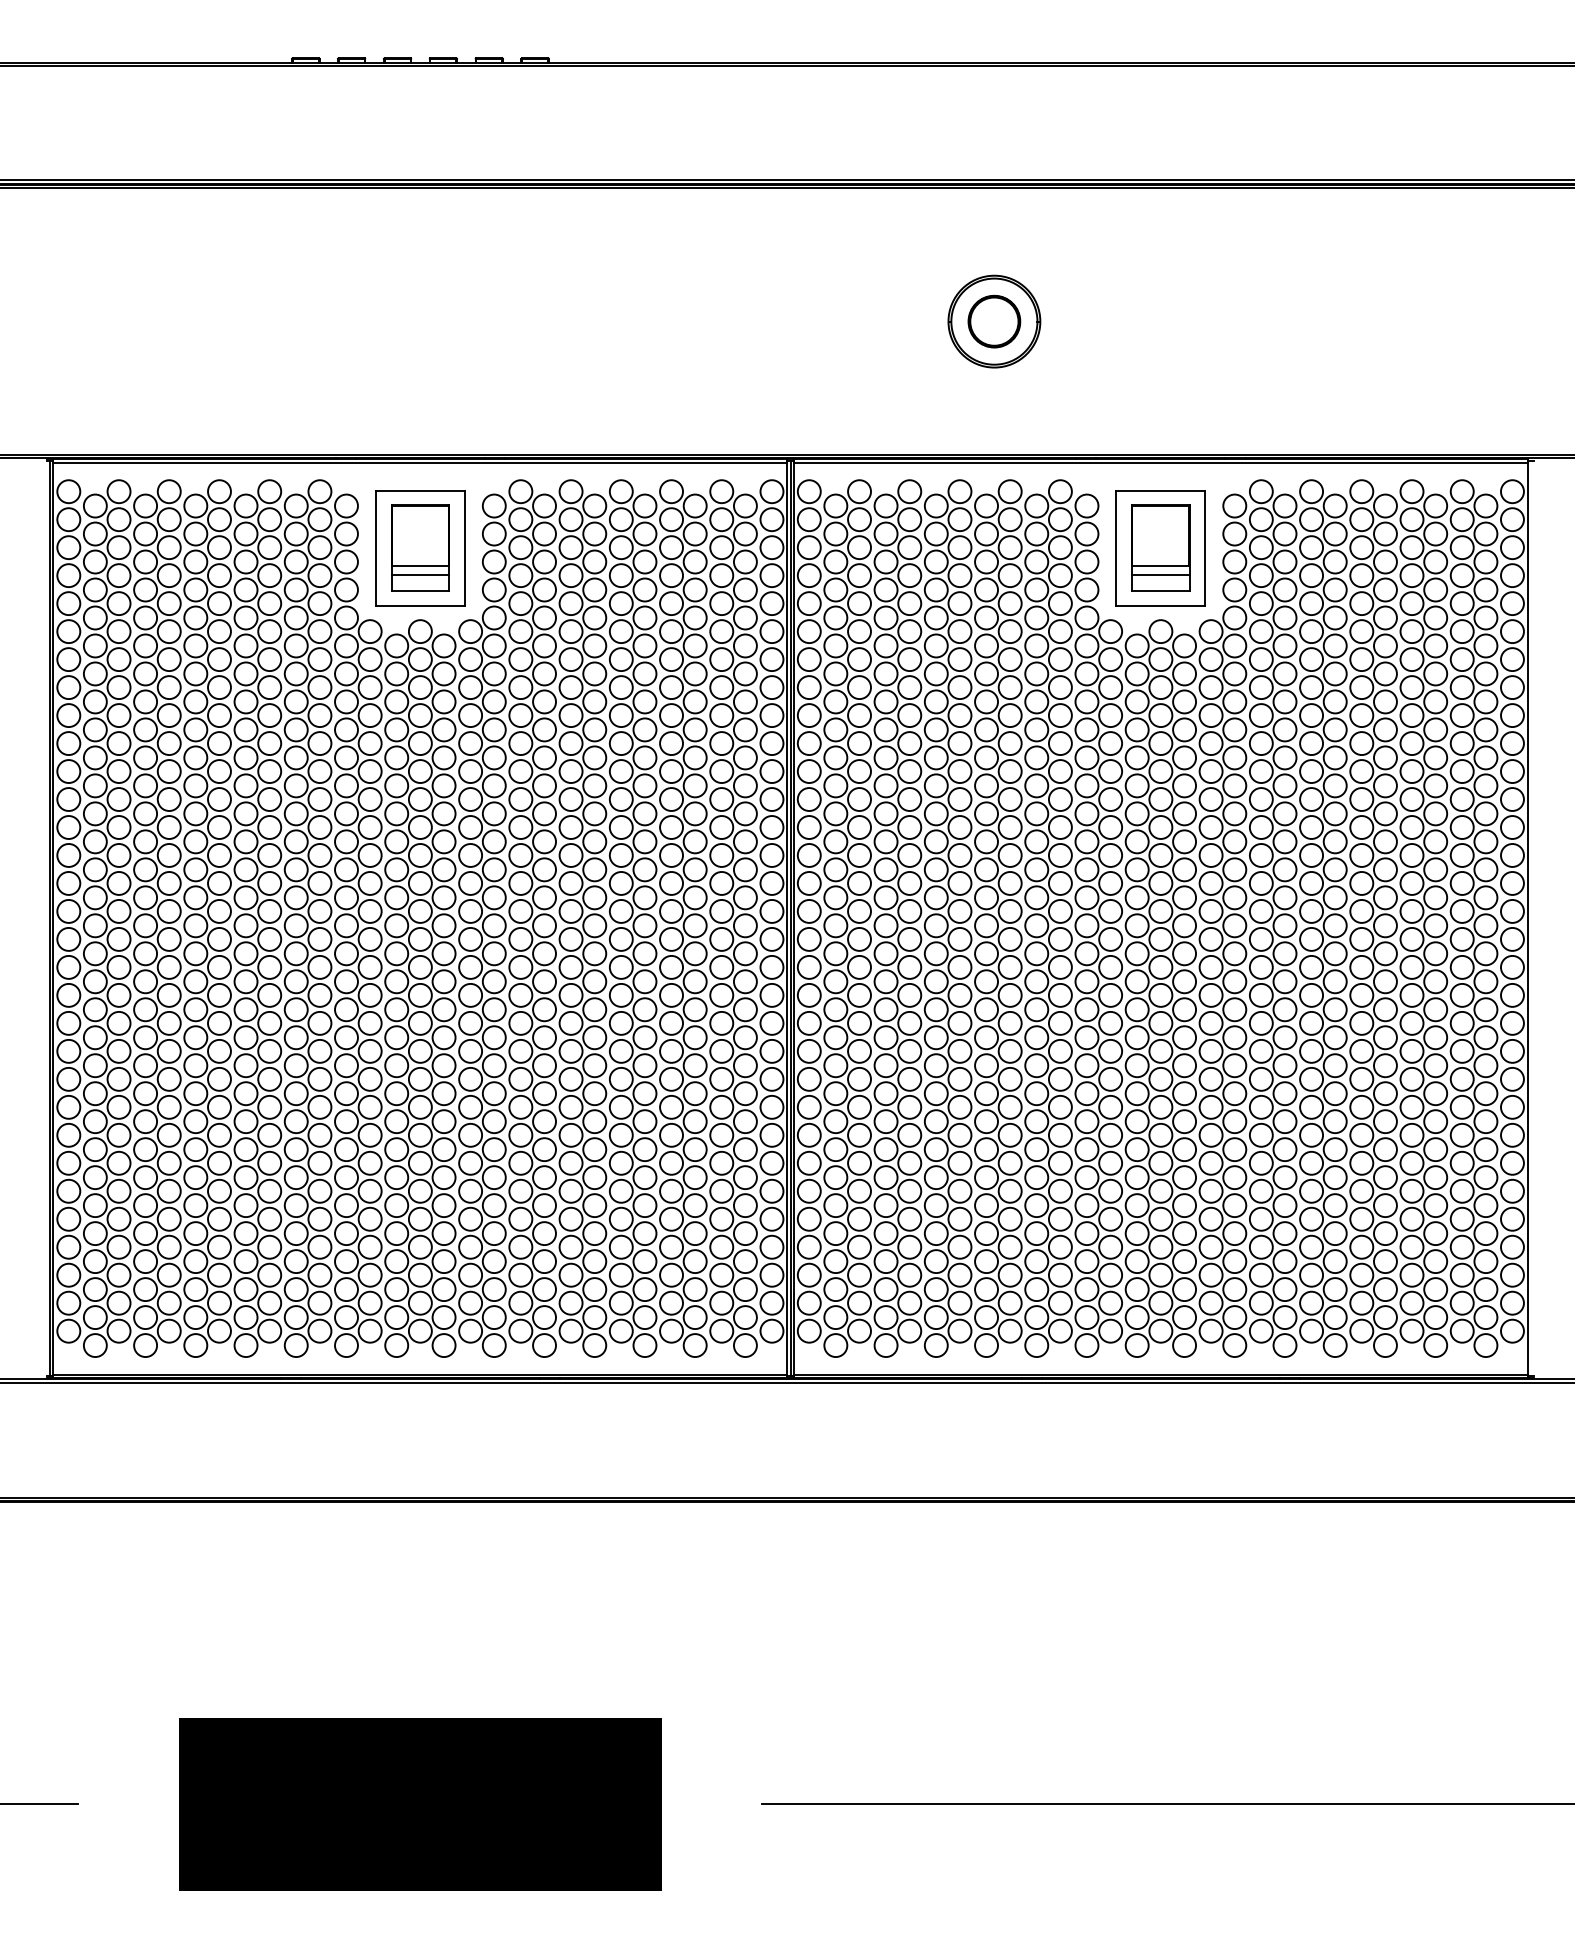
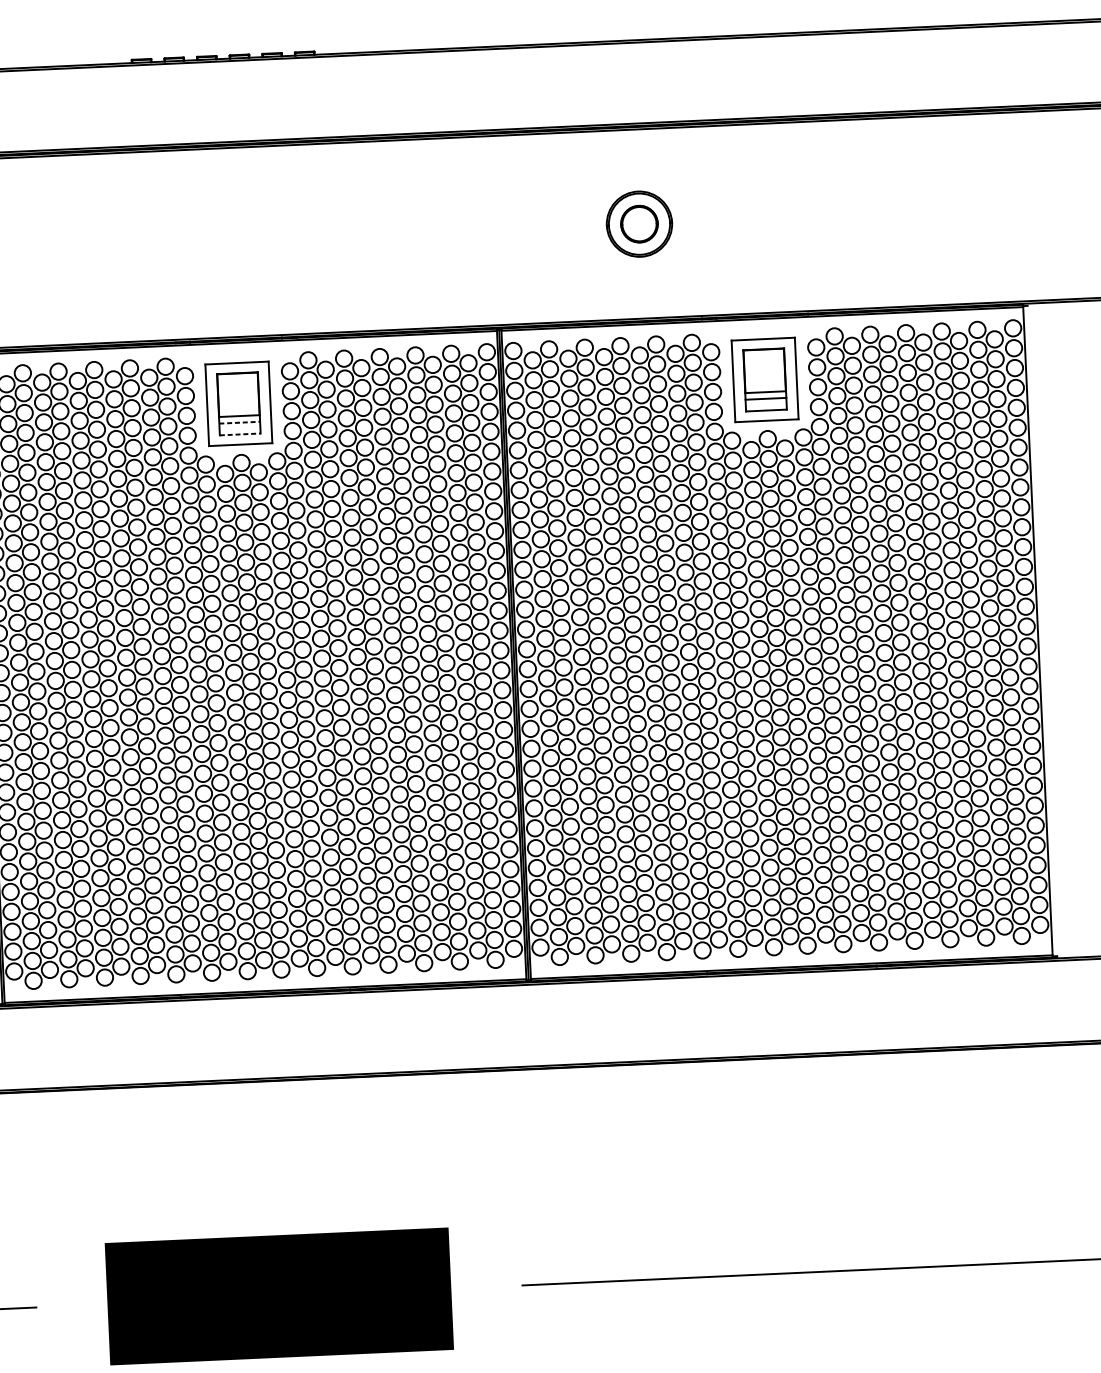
line: (420, 574) -> (239, 422), solid -> dashed
line: (420, 591) -> (240, 434), solid -> dashed

